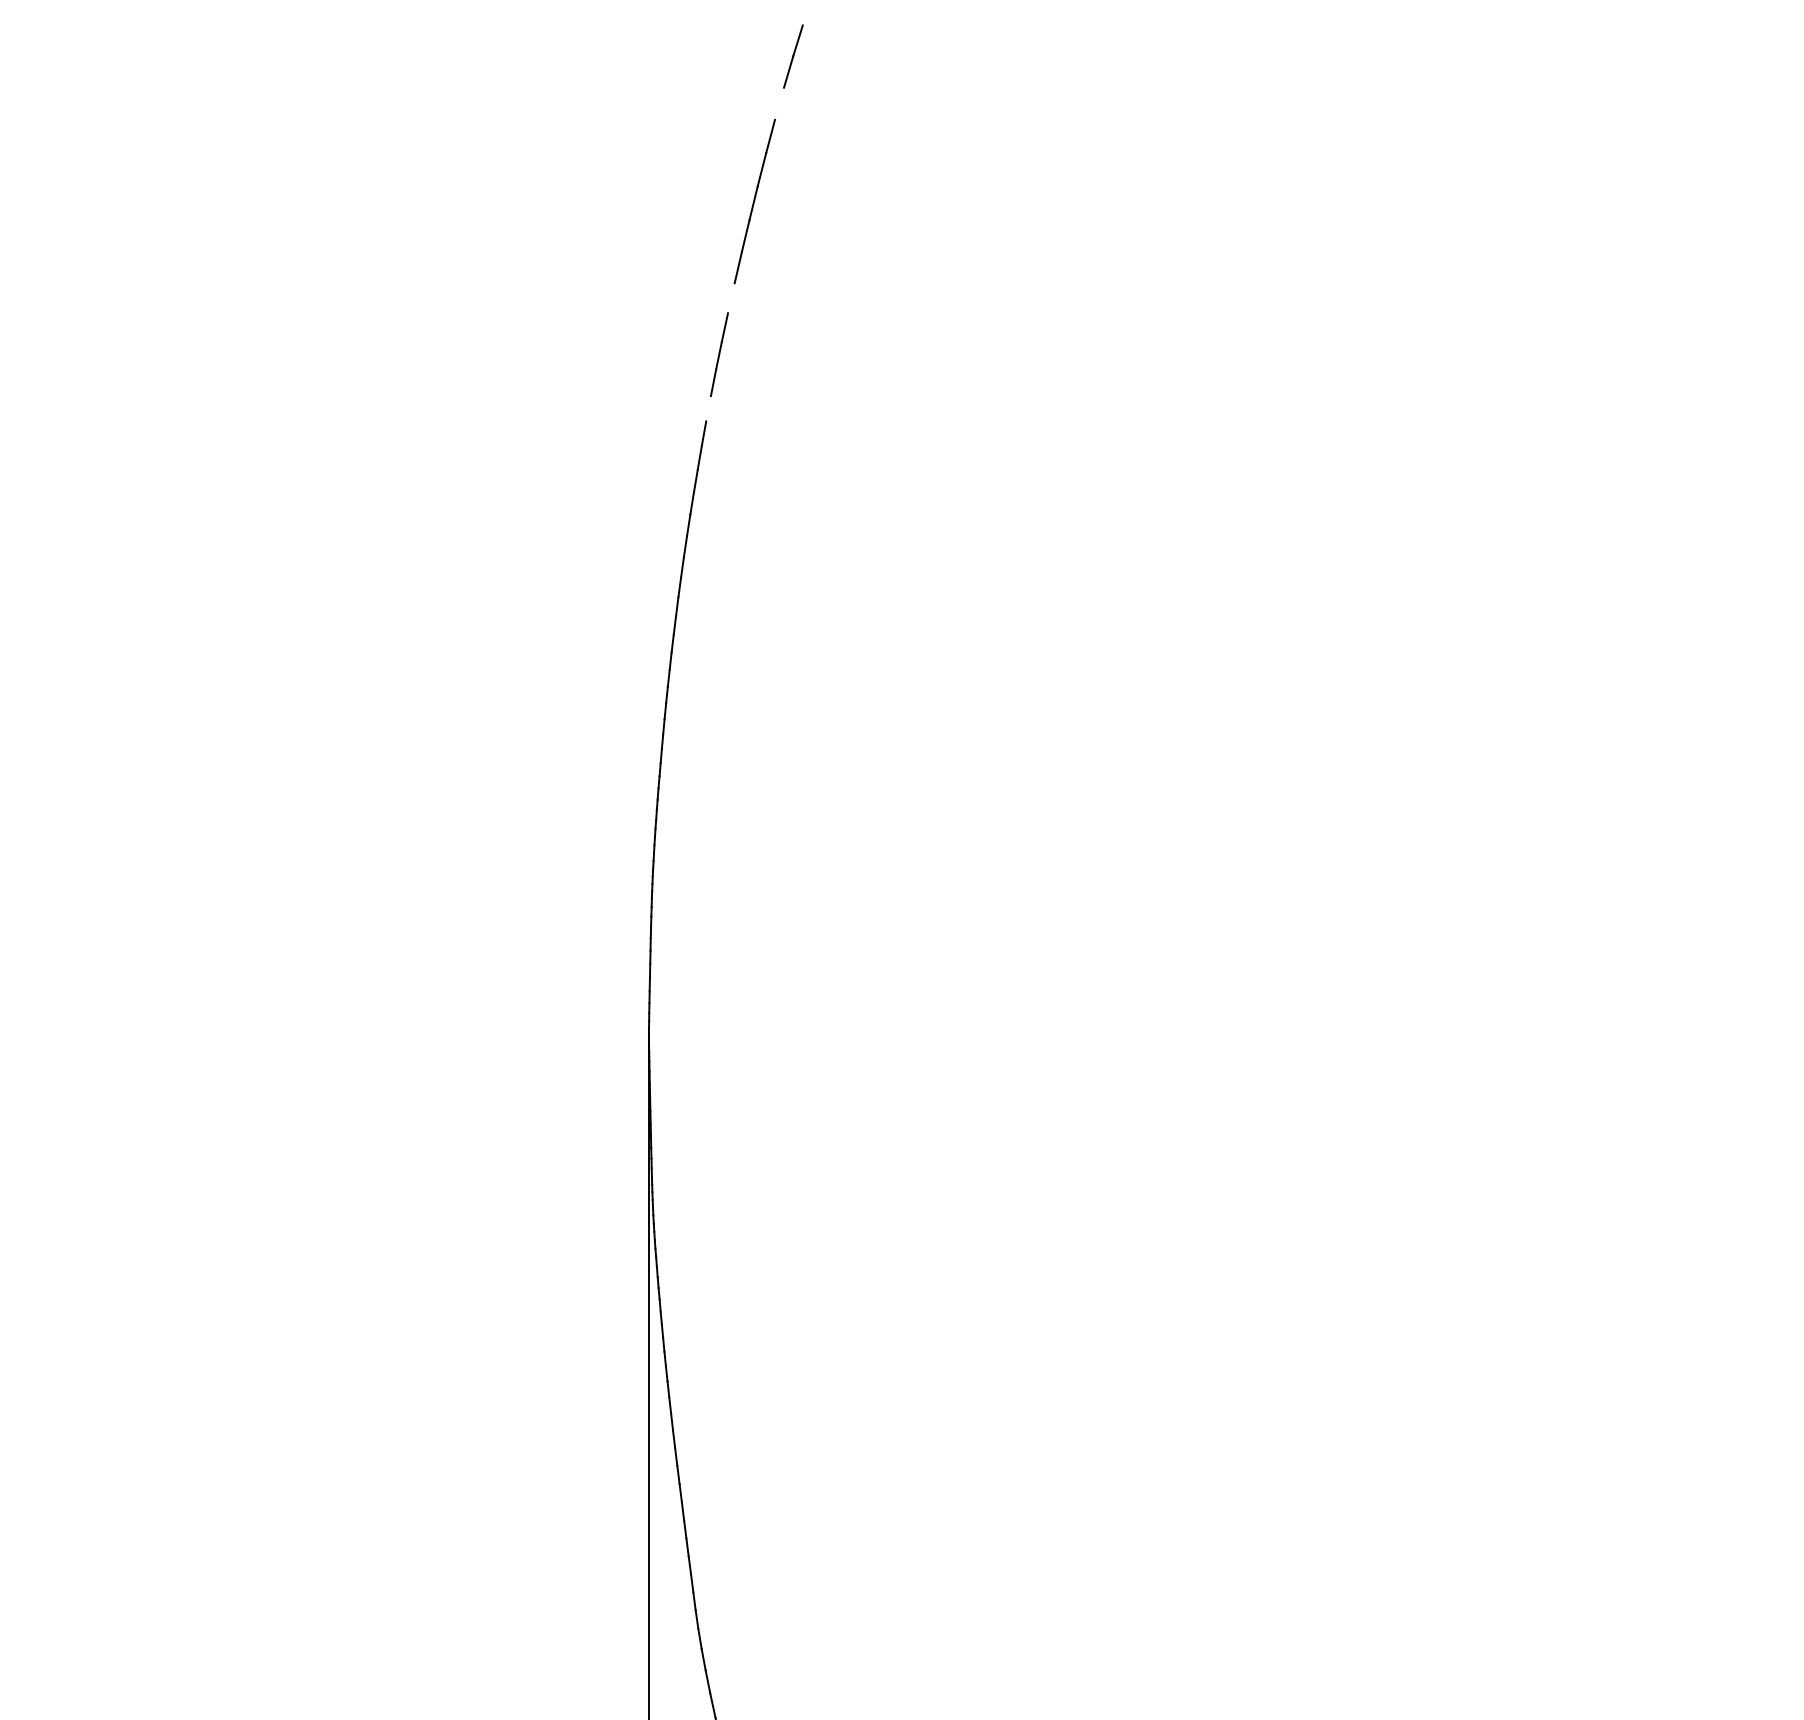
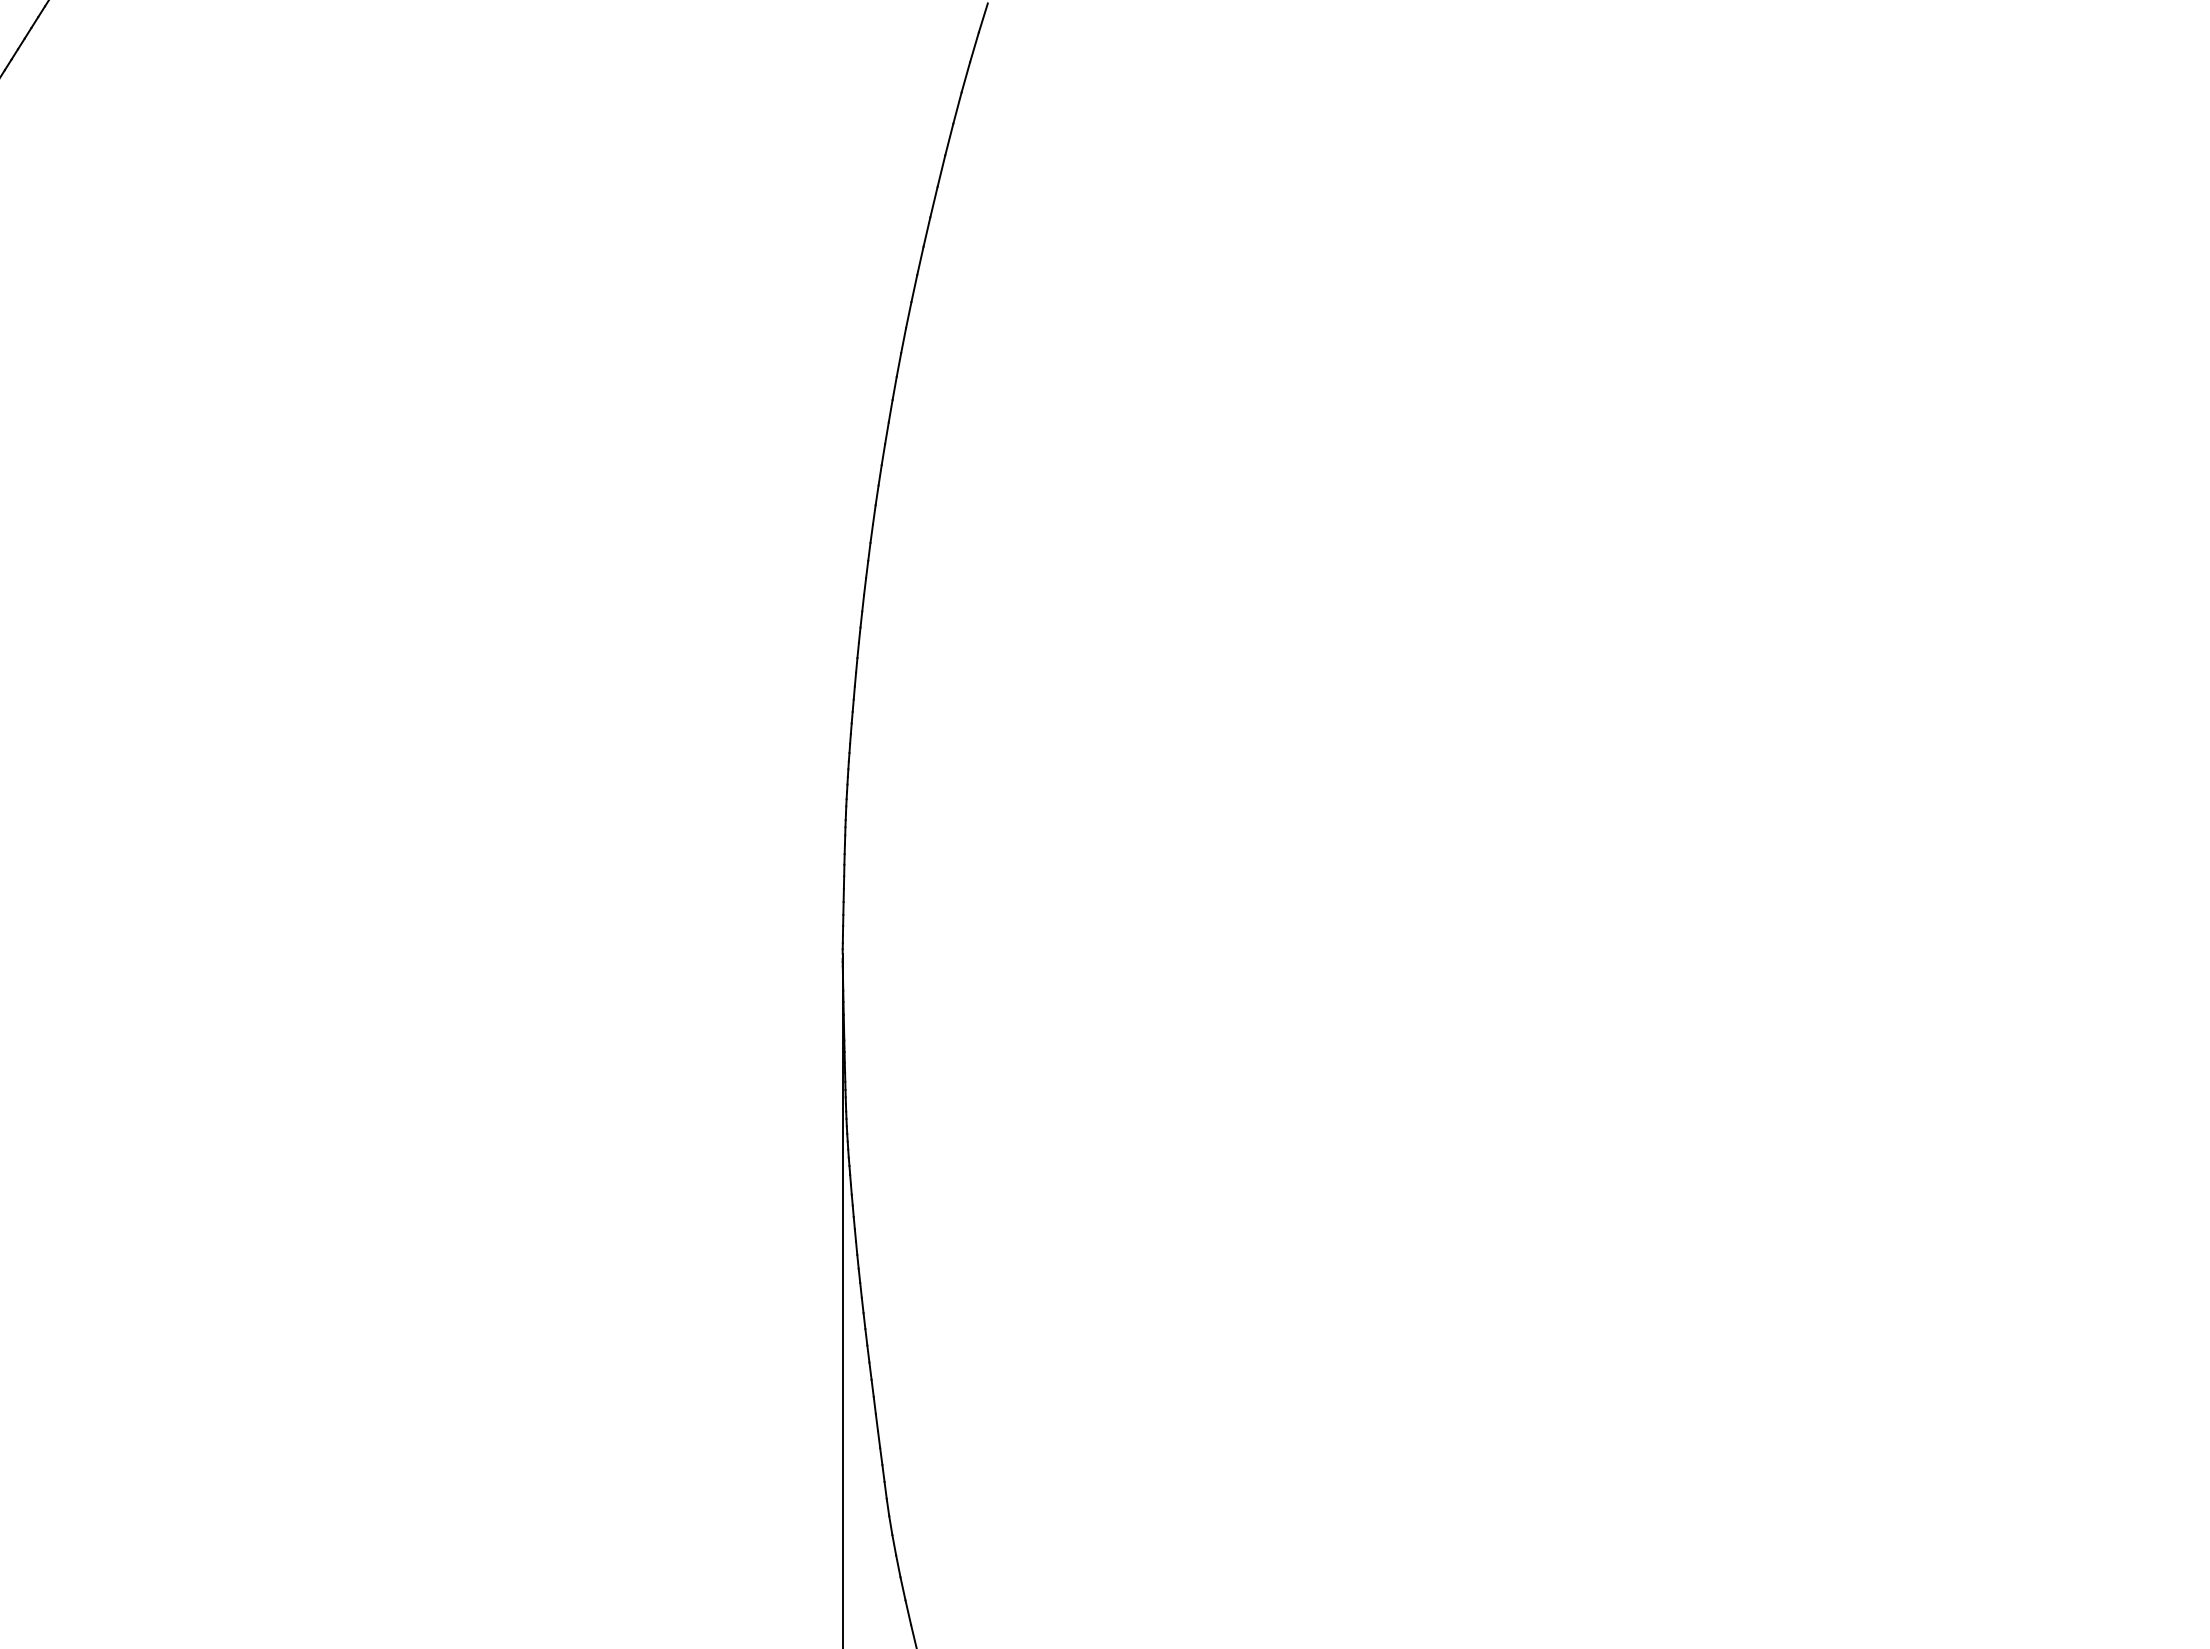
line: (779, 103) -> (965, 77), added
line: (731, 297) -> (920, 260), added
line: (708, 409) -> (898, 365), added

